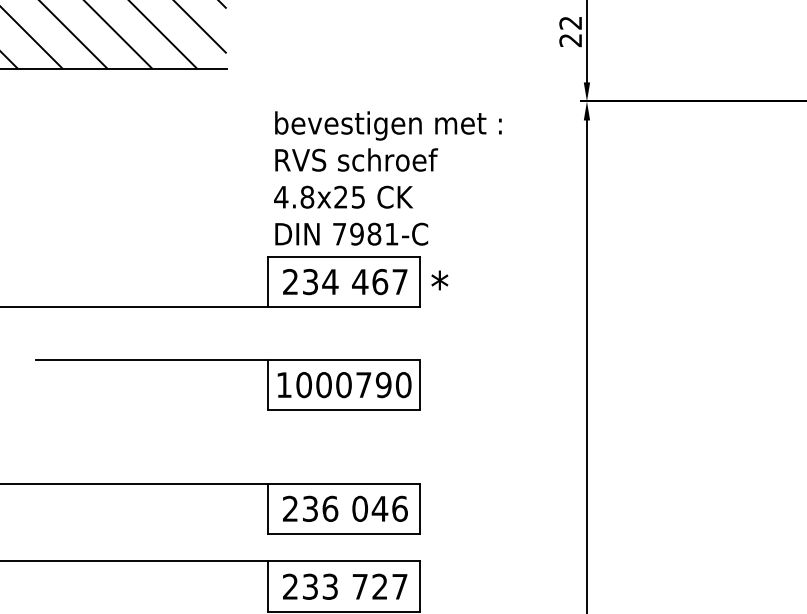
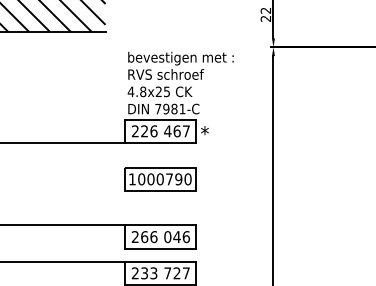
text: (320, 282) -> (149, 131), 234 -> 226
line: (151, 359) -> (70, 167), removed
text: (310, 509) -> (144, 237), 236 -> 266

